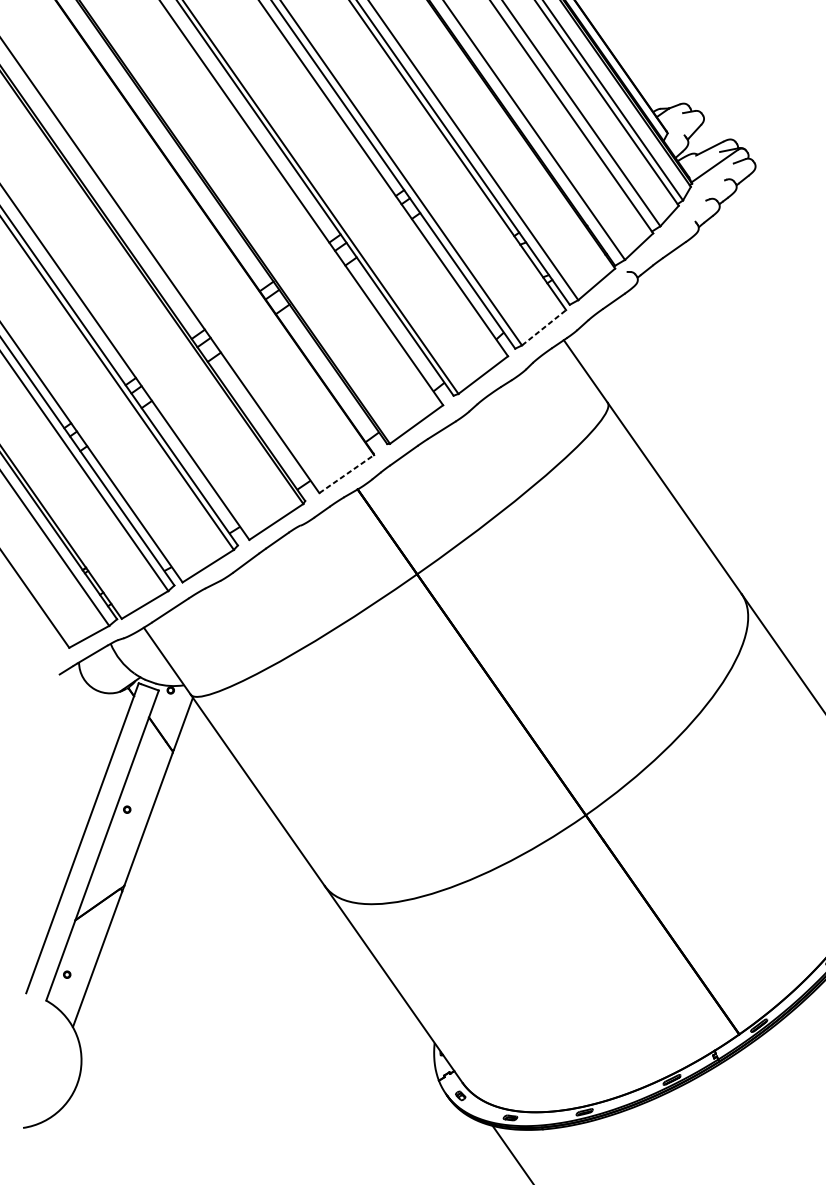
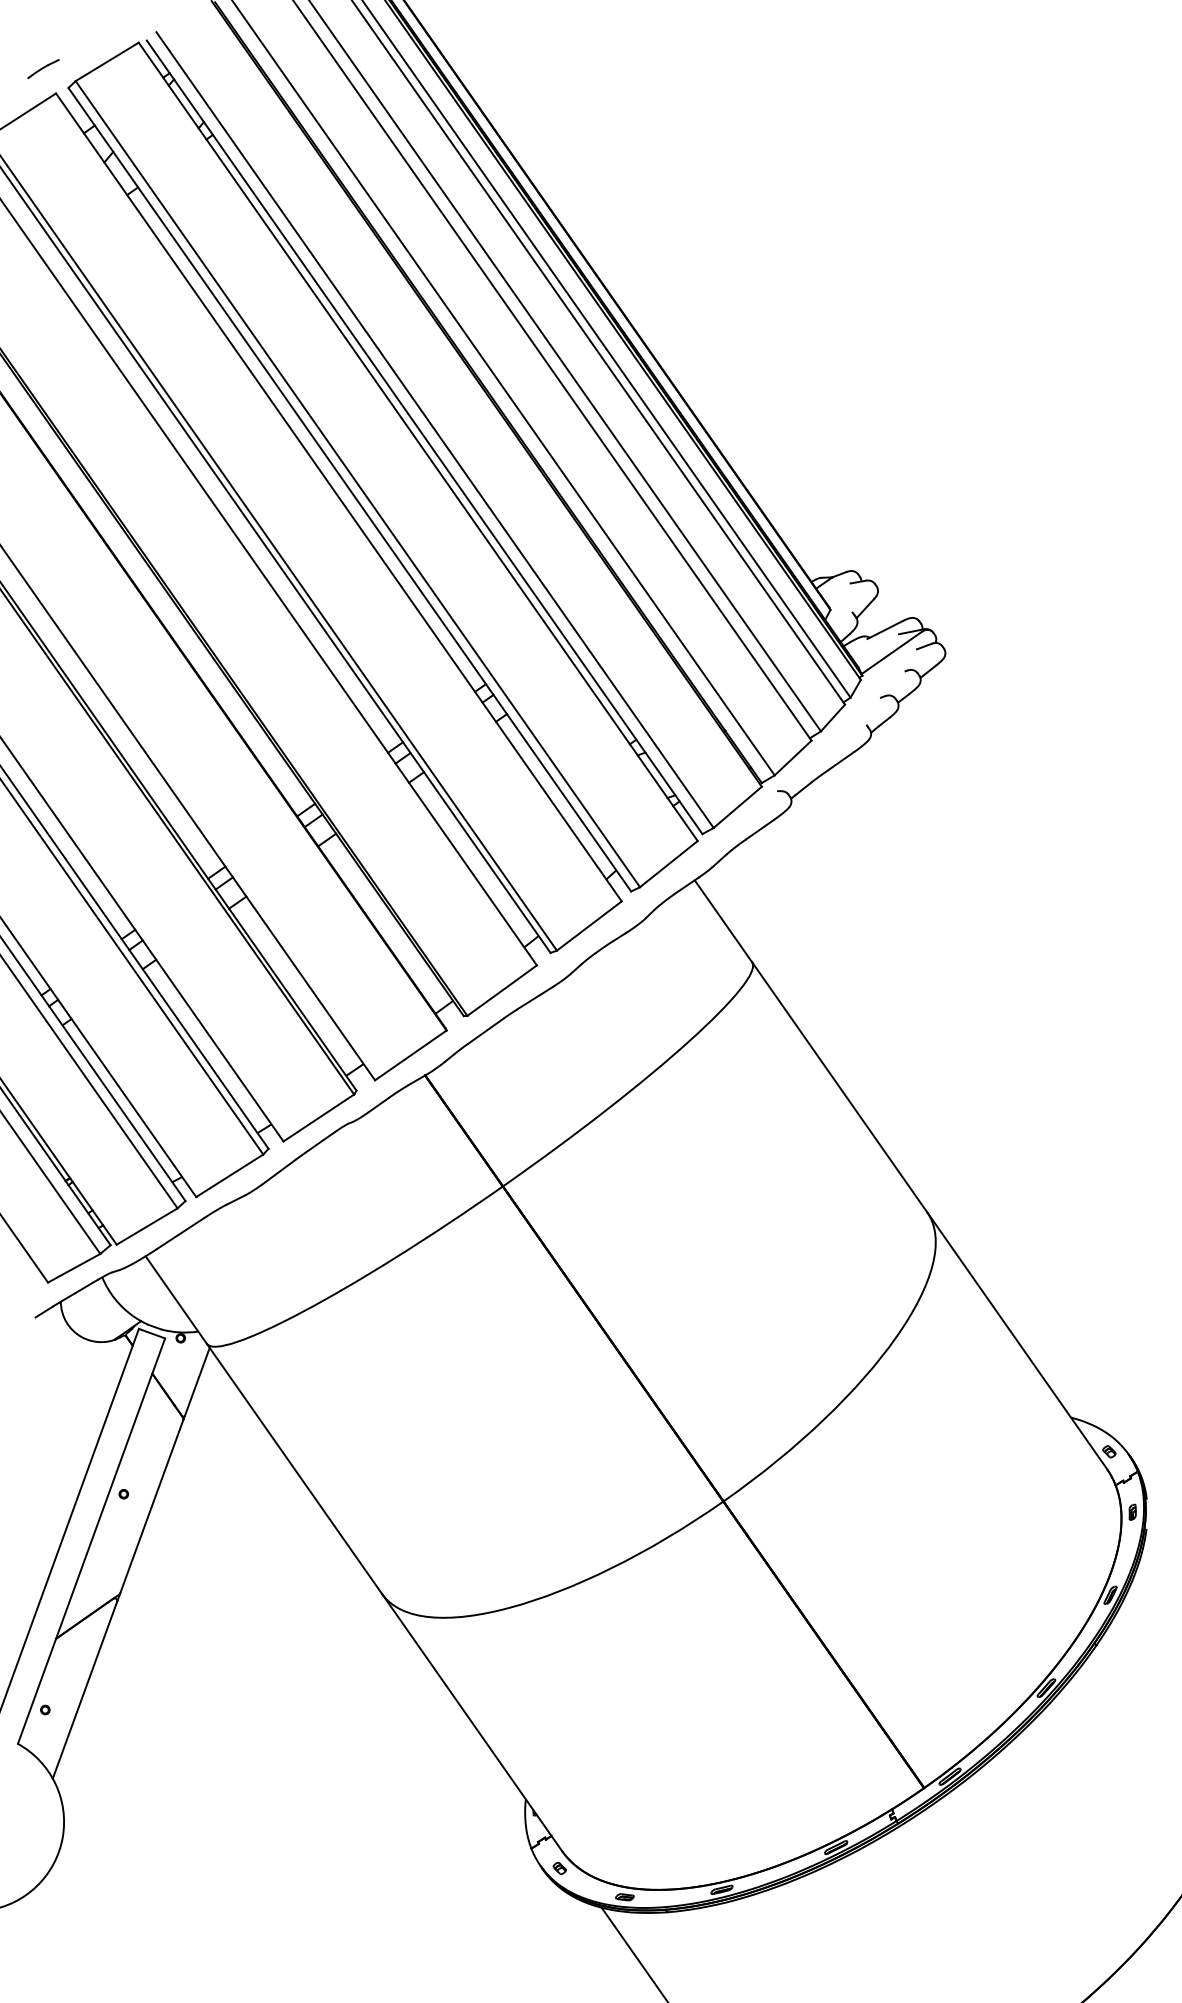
line: (543, 328) -> (668, 864), dashed -> solid
line: (346, 474) -> (410, 1055), dashed -> solid

